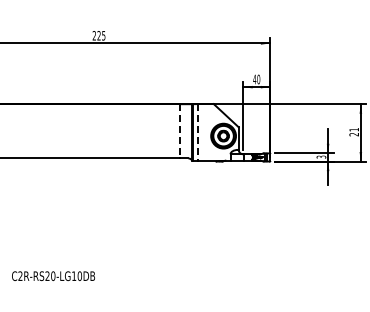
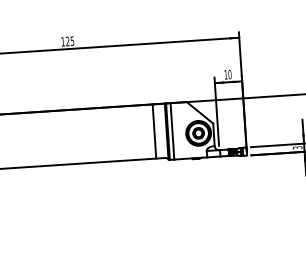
text: (93, 35) -> (62, 41), 225 -> 125
text: (254, 79) -> (225, 74), 40 -> 10
line: (179, 131) -> (154, 131), dashed -> solid
line: (197, 132) -> (172, 131), dashed -> solid

